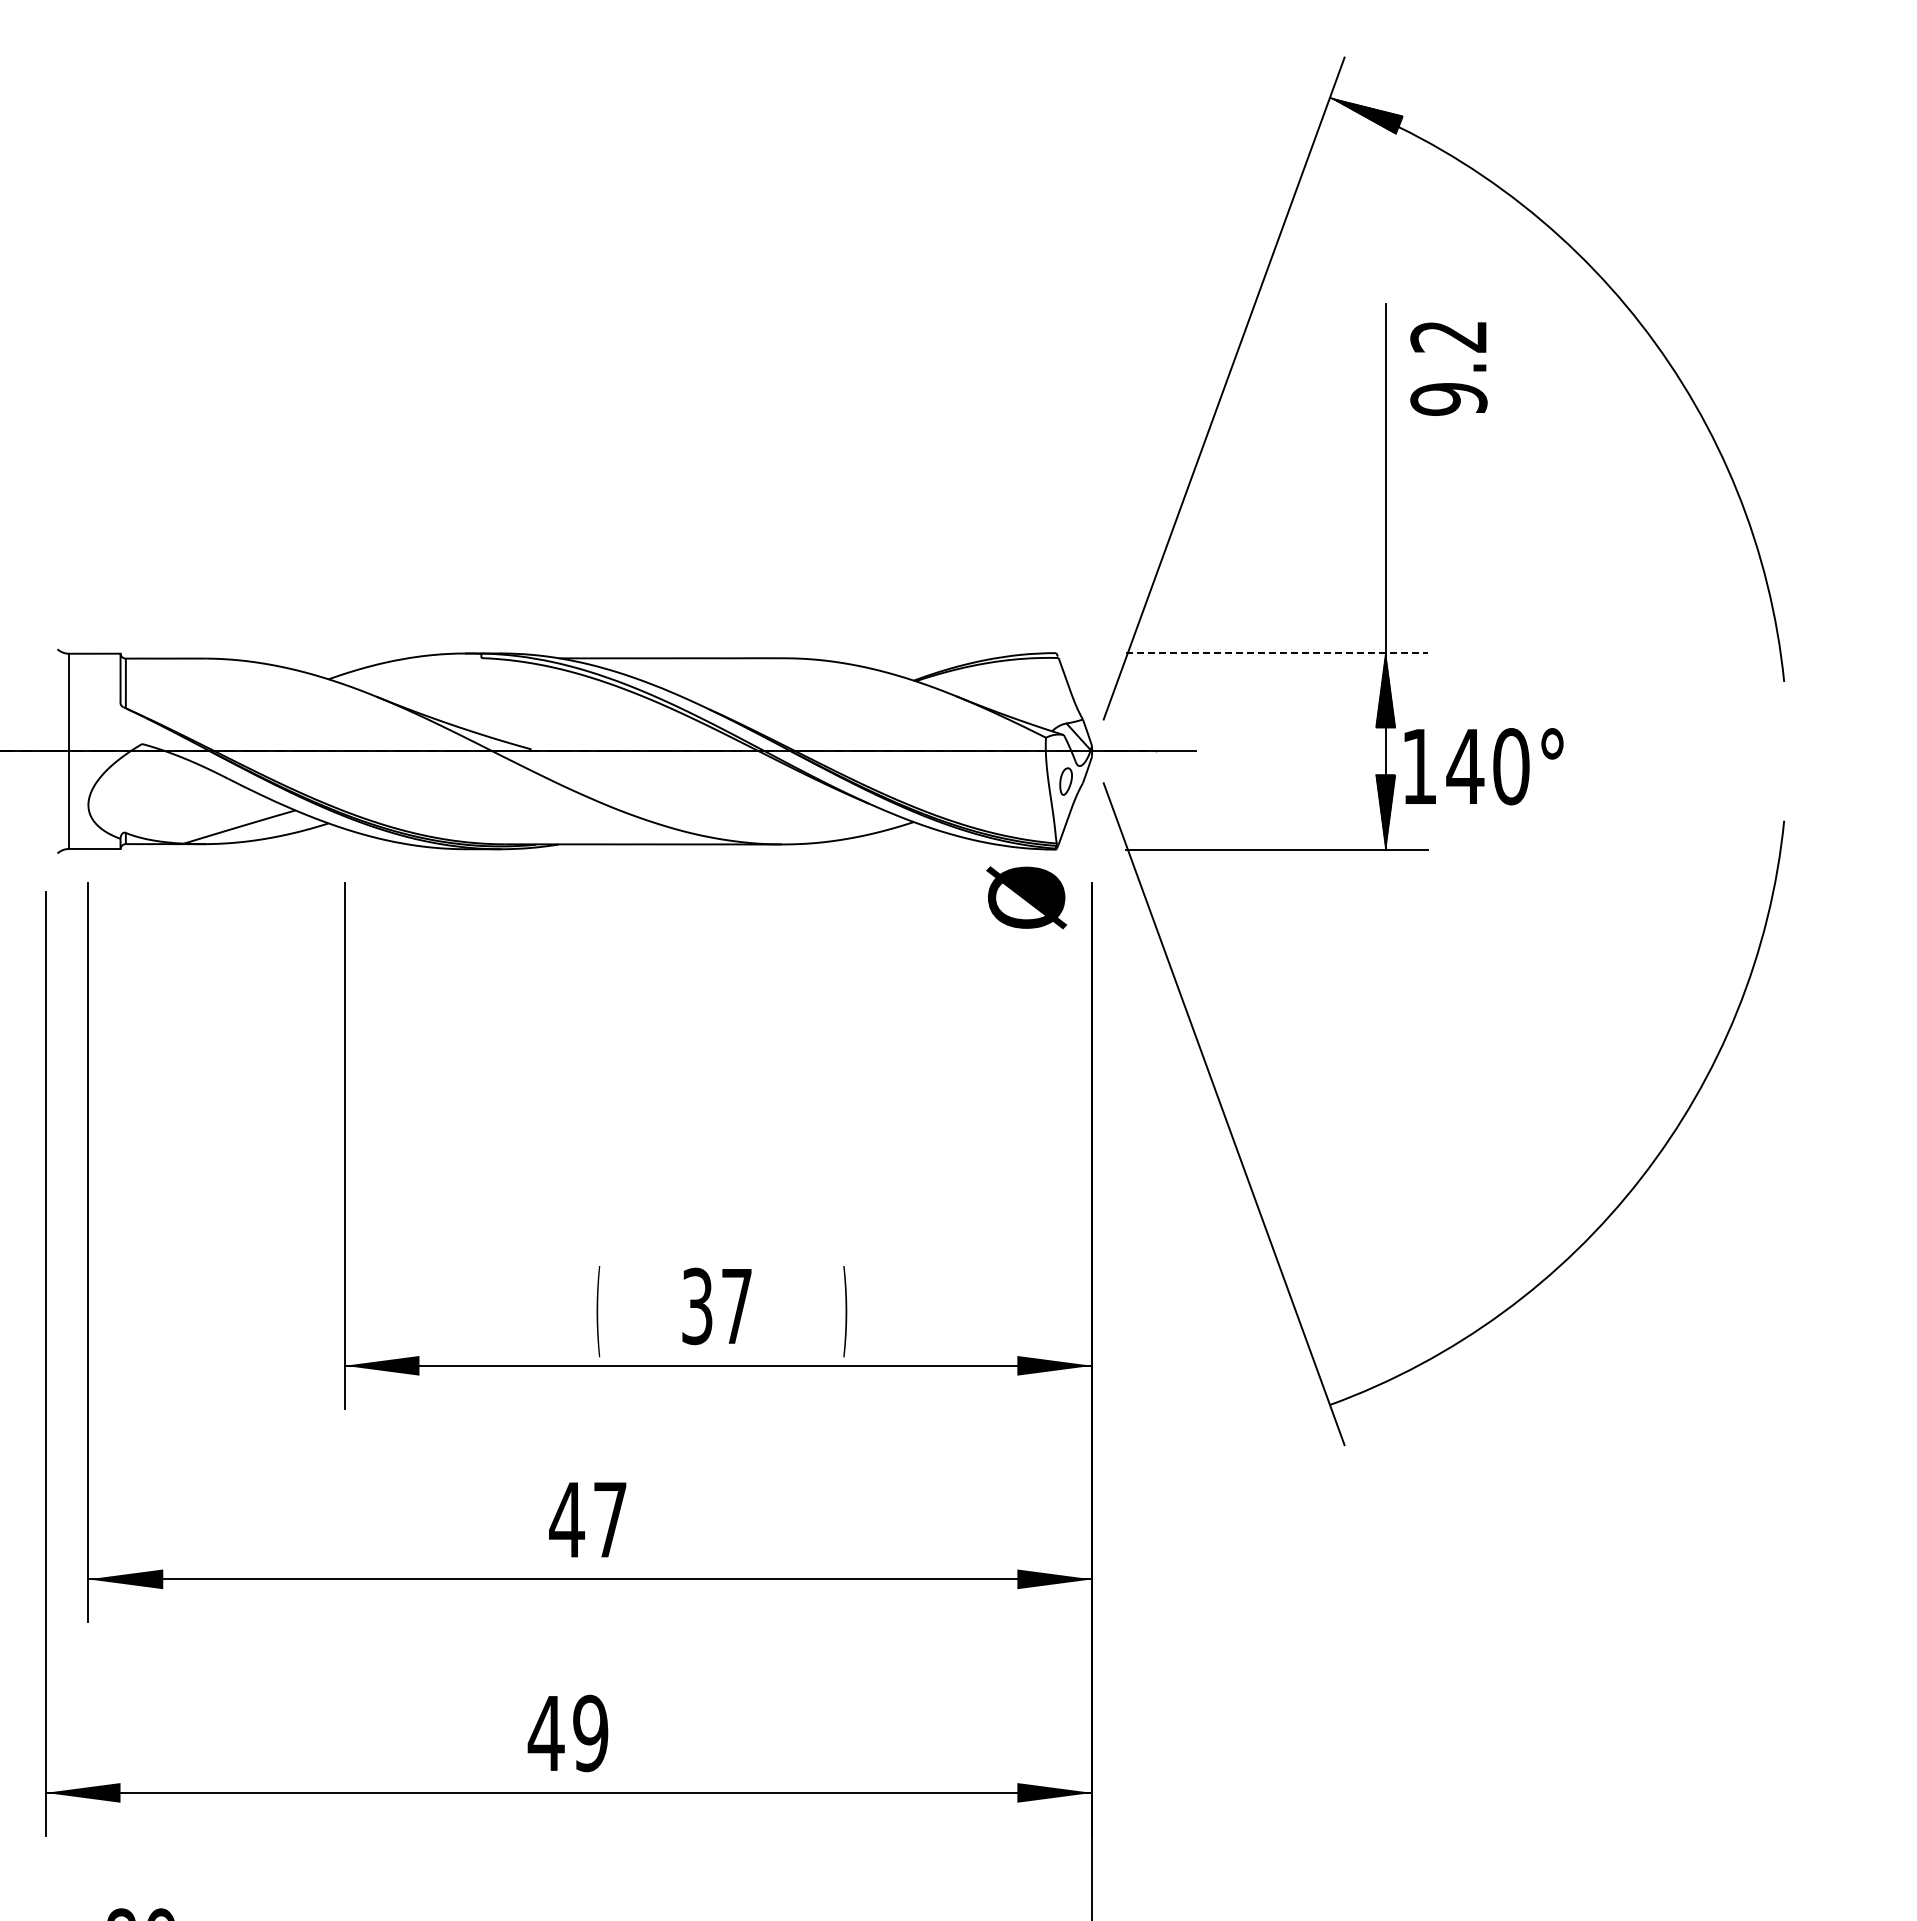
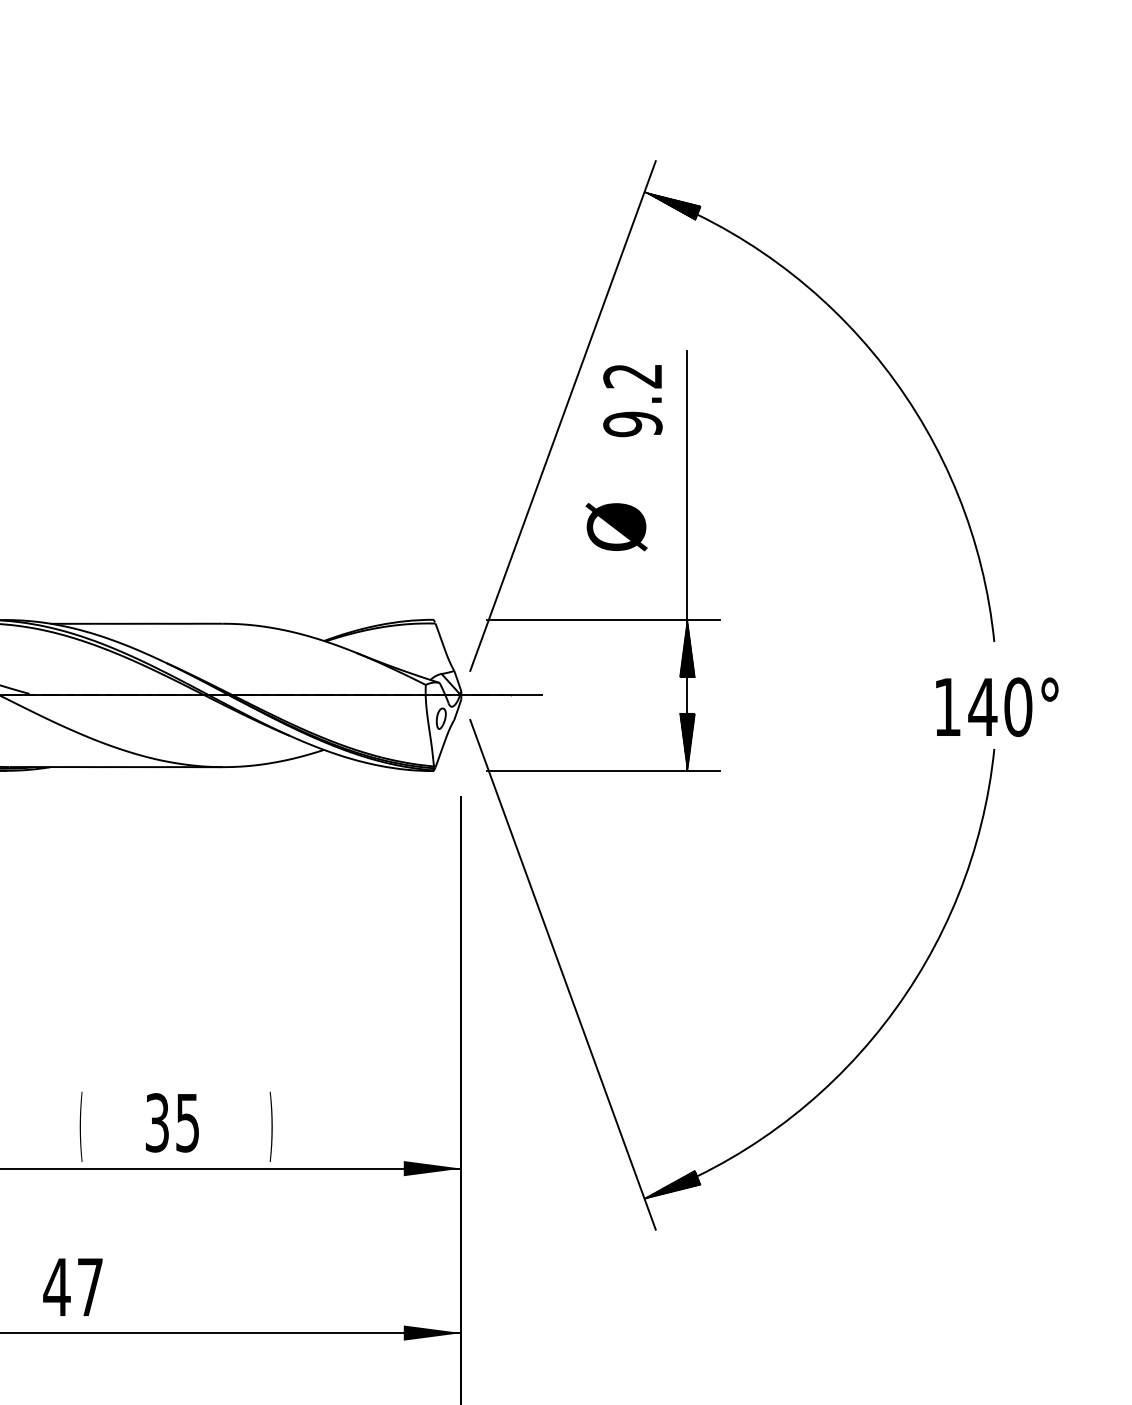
text: (1448, 368) -> (632, 400), moved
line: (1277, 653) -> (604, 620), dashed -> solid
text: (1483, 766) -> (996, 707), moved
text: (1026, 897) -> (616, 526), moved
text: (736, 1307) -> (187, 1123), 37 -> 35
hatch: (1366, 1386) -> (672, 1184), added

